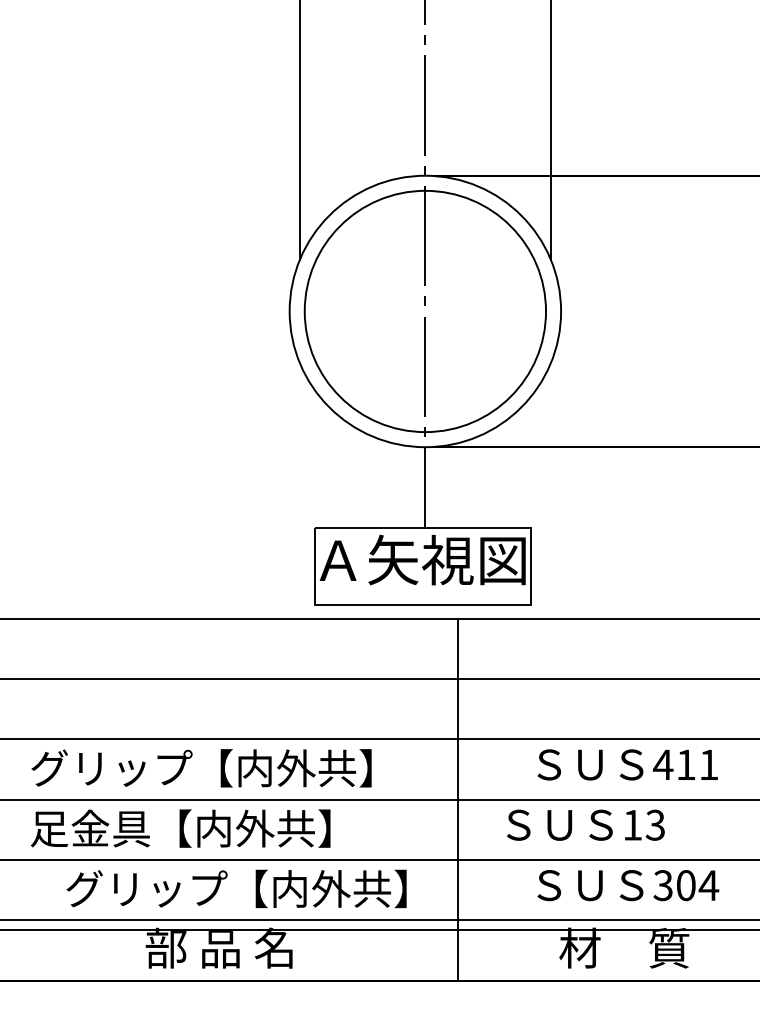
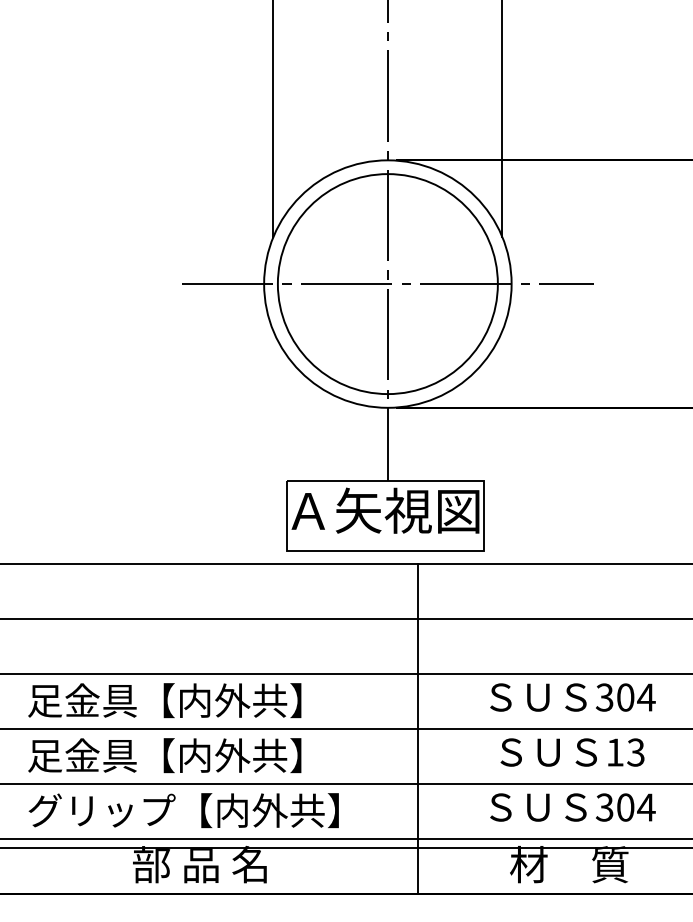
line: (425, 311) -> (387, 284), added
text: (685, 764) -> (625, 697), 411 -> 304
text: (200, 768) -> (182, 700), グリップ【内外共】 -> 足金具【内外共】
text: (585, 824) -> (572, 751), moved
text: (236, 888) -> (183, 810), moved

